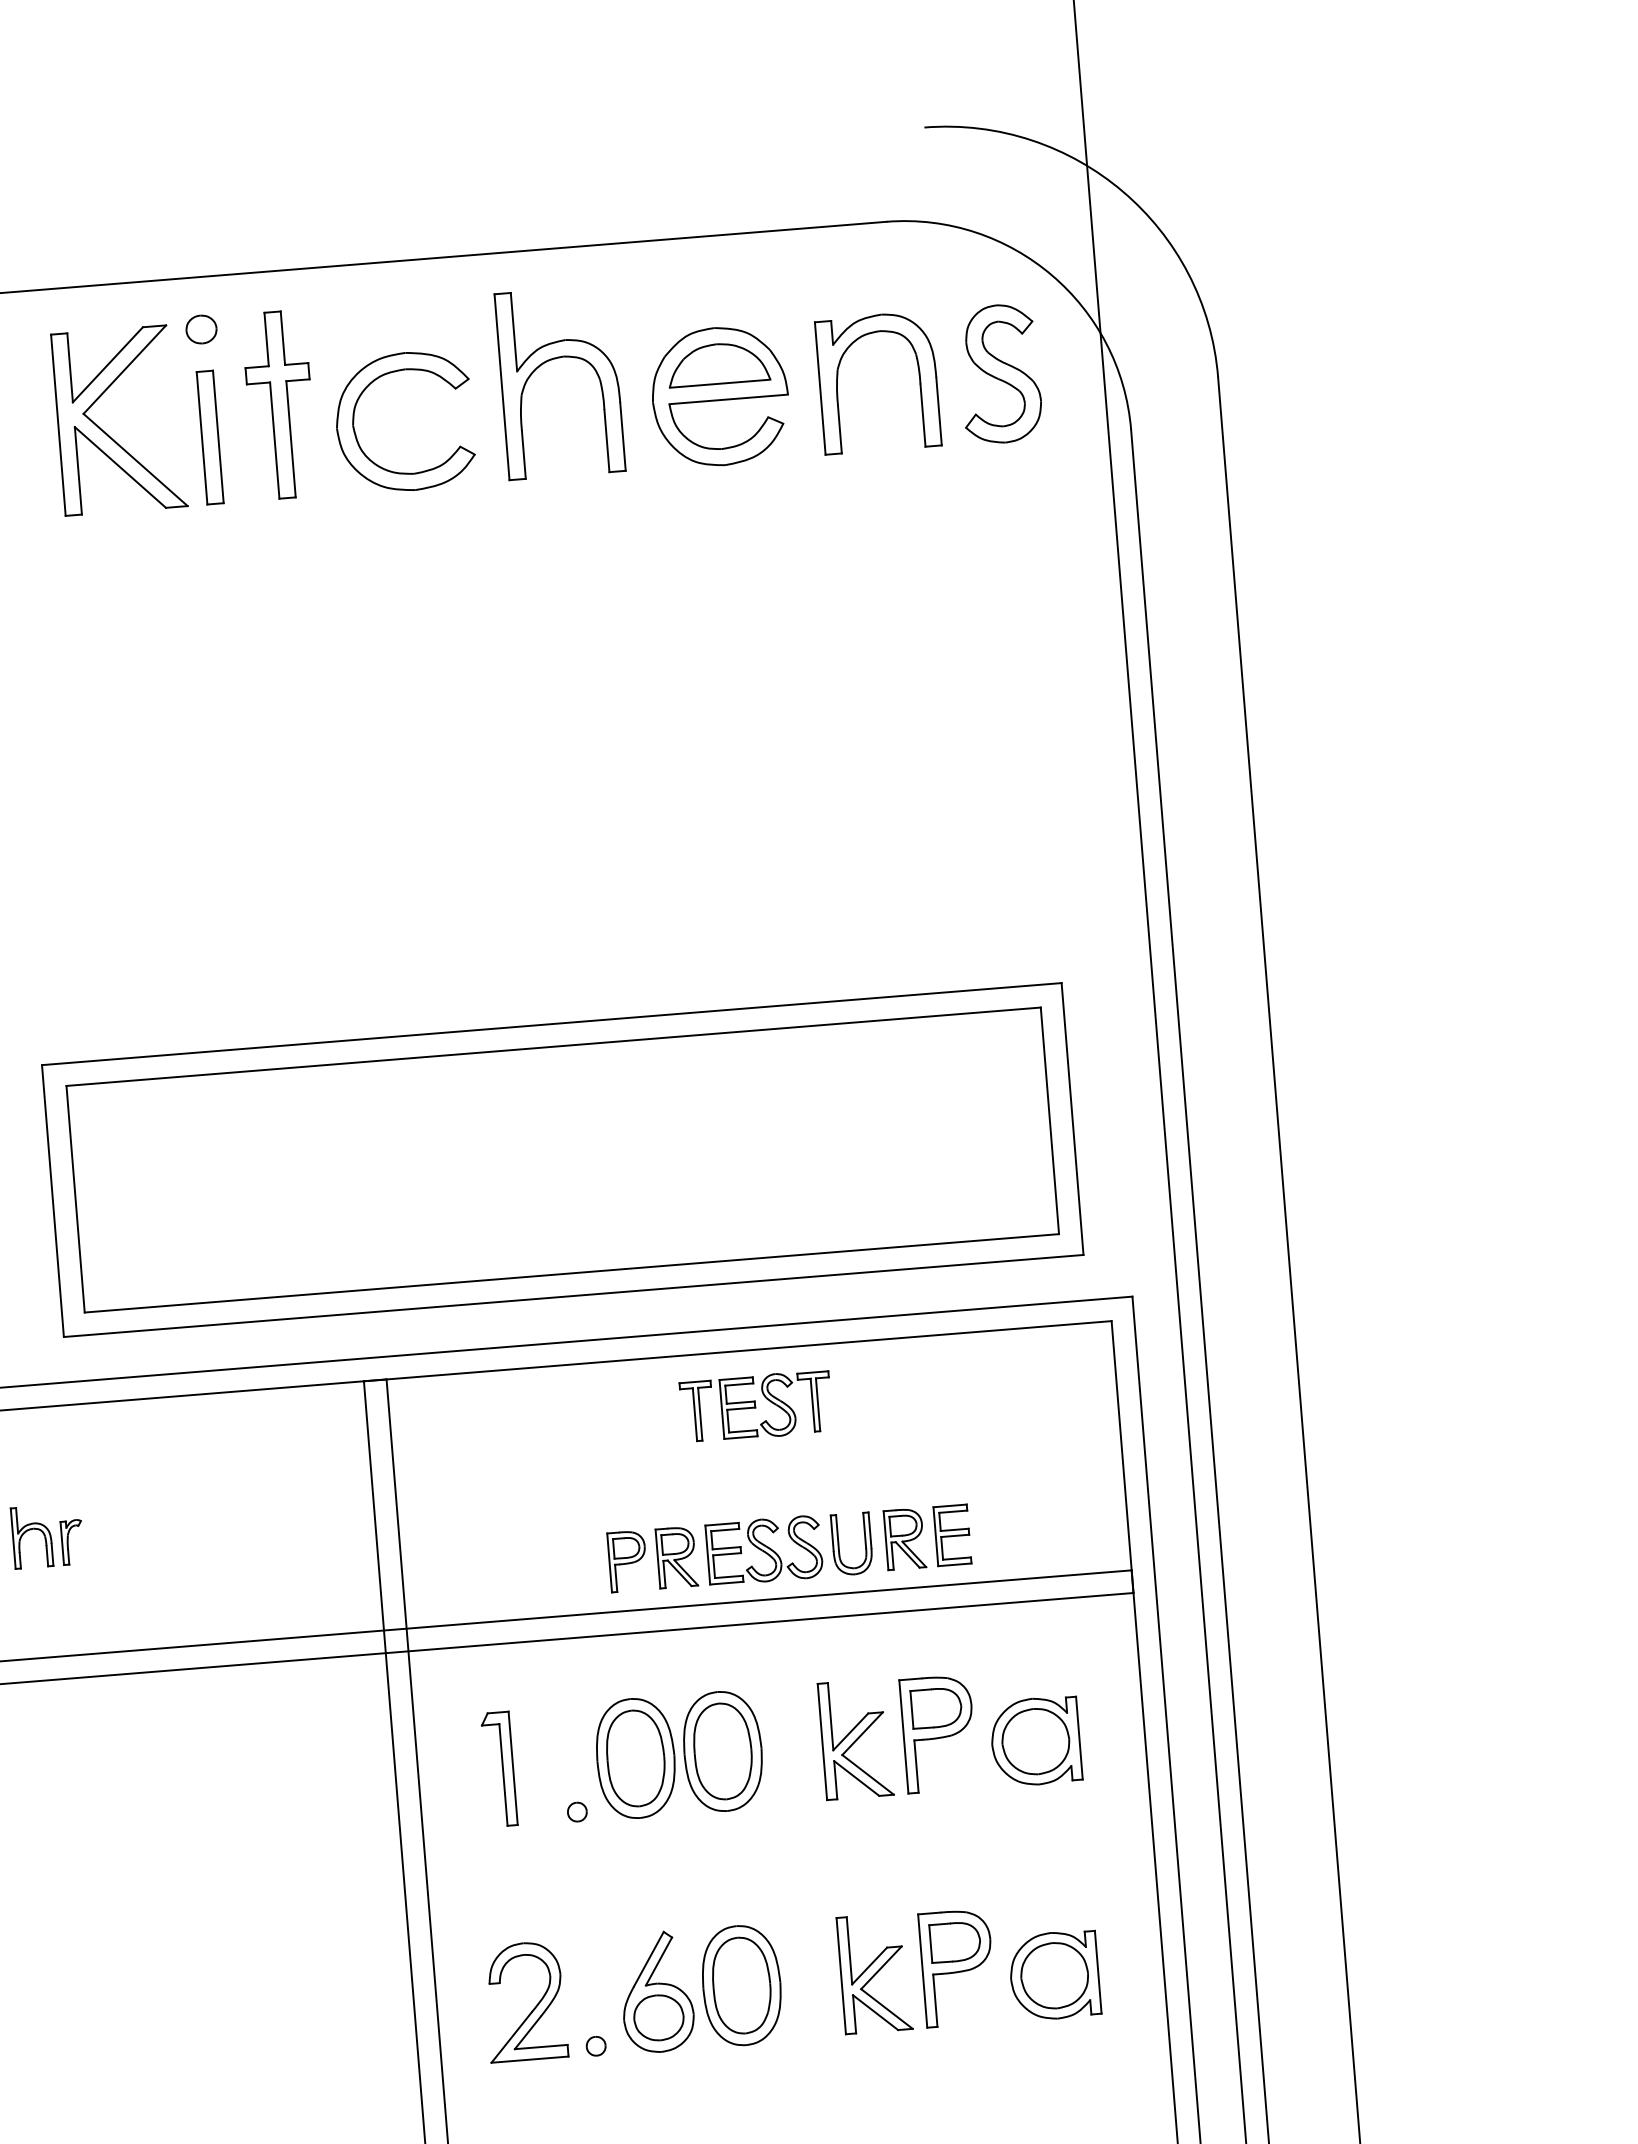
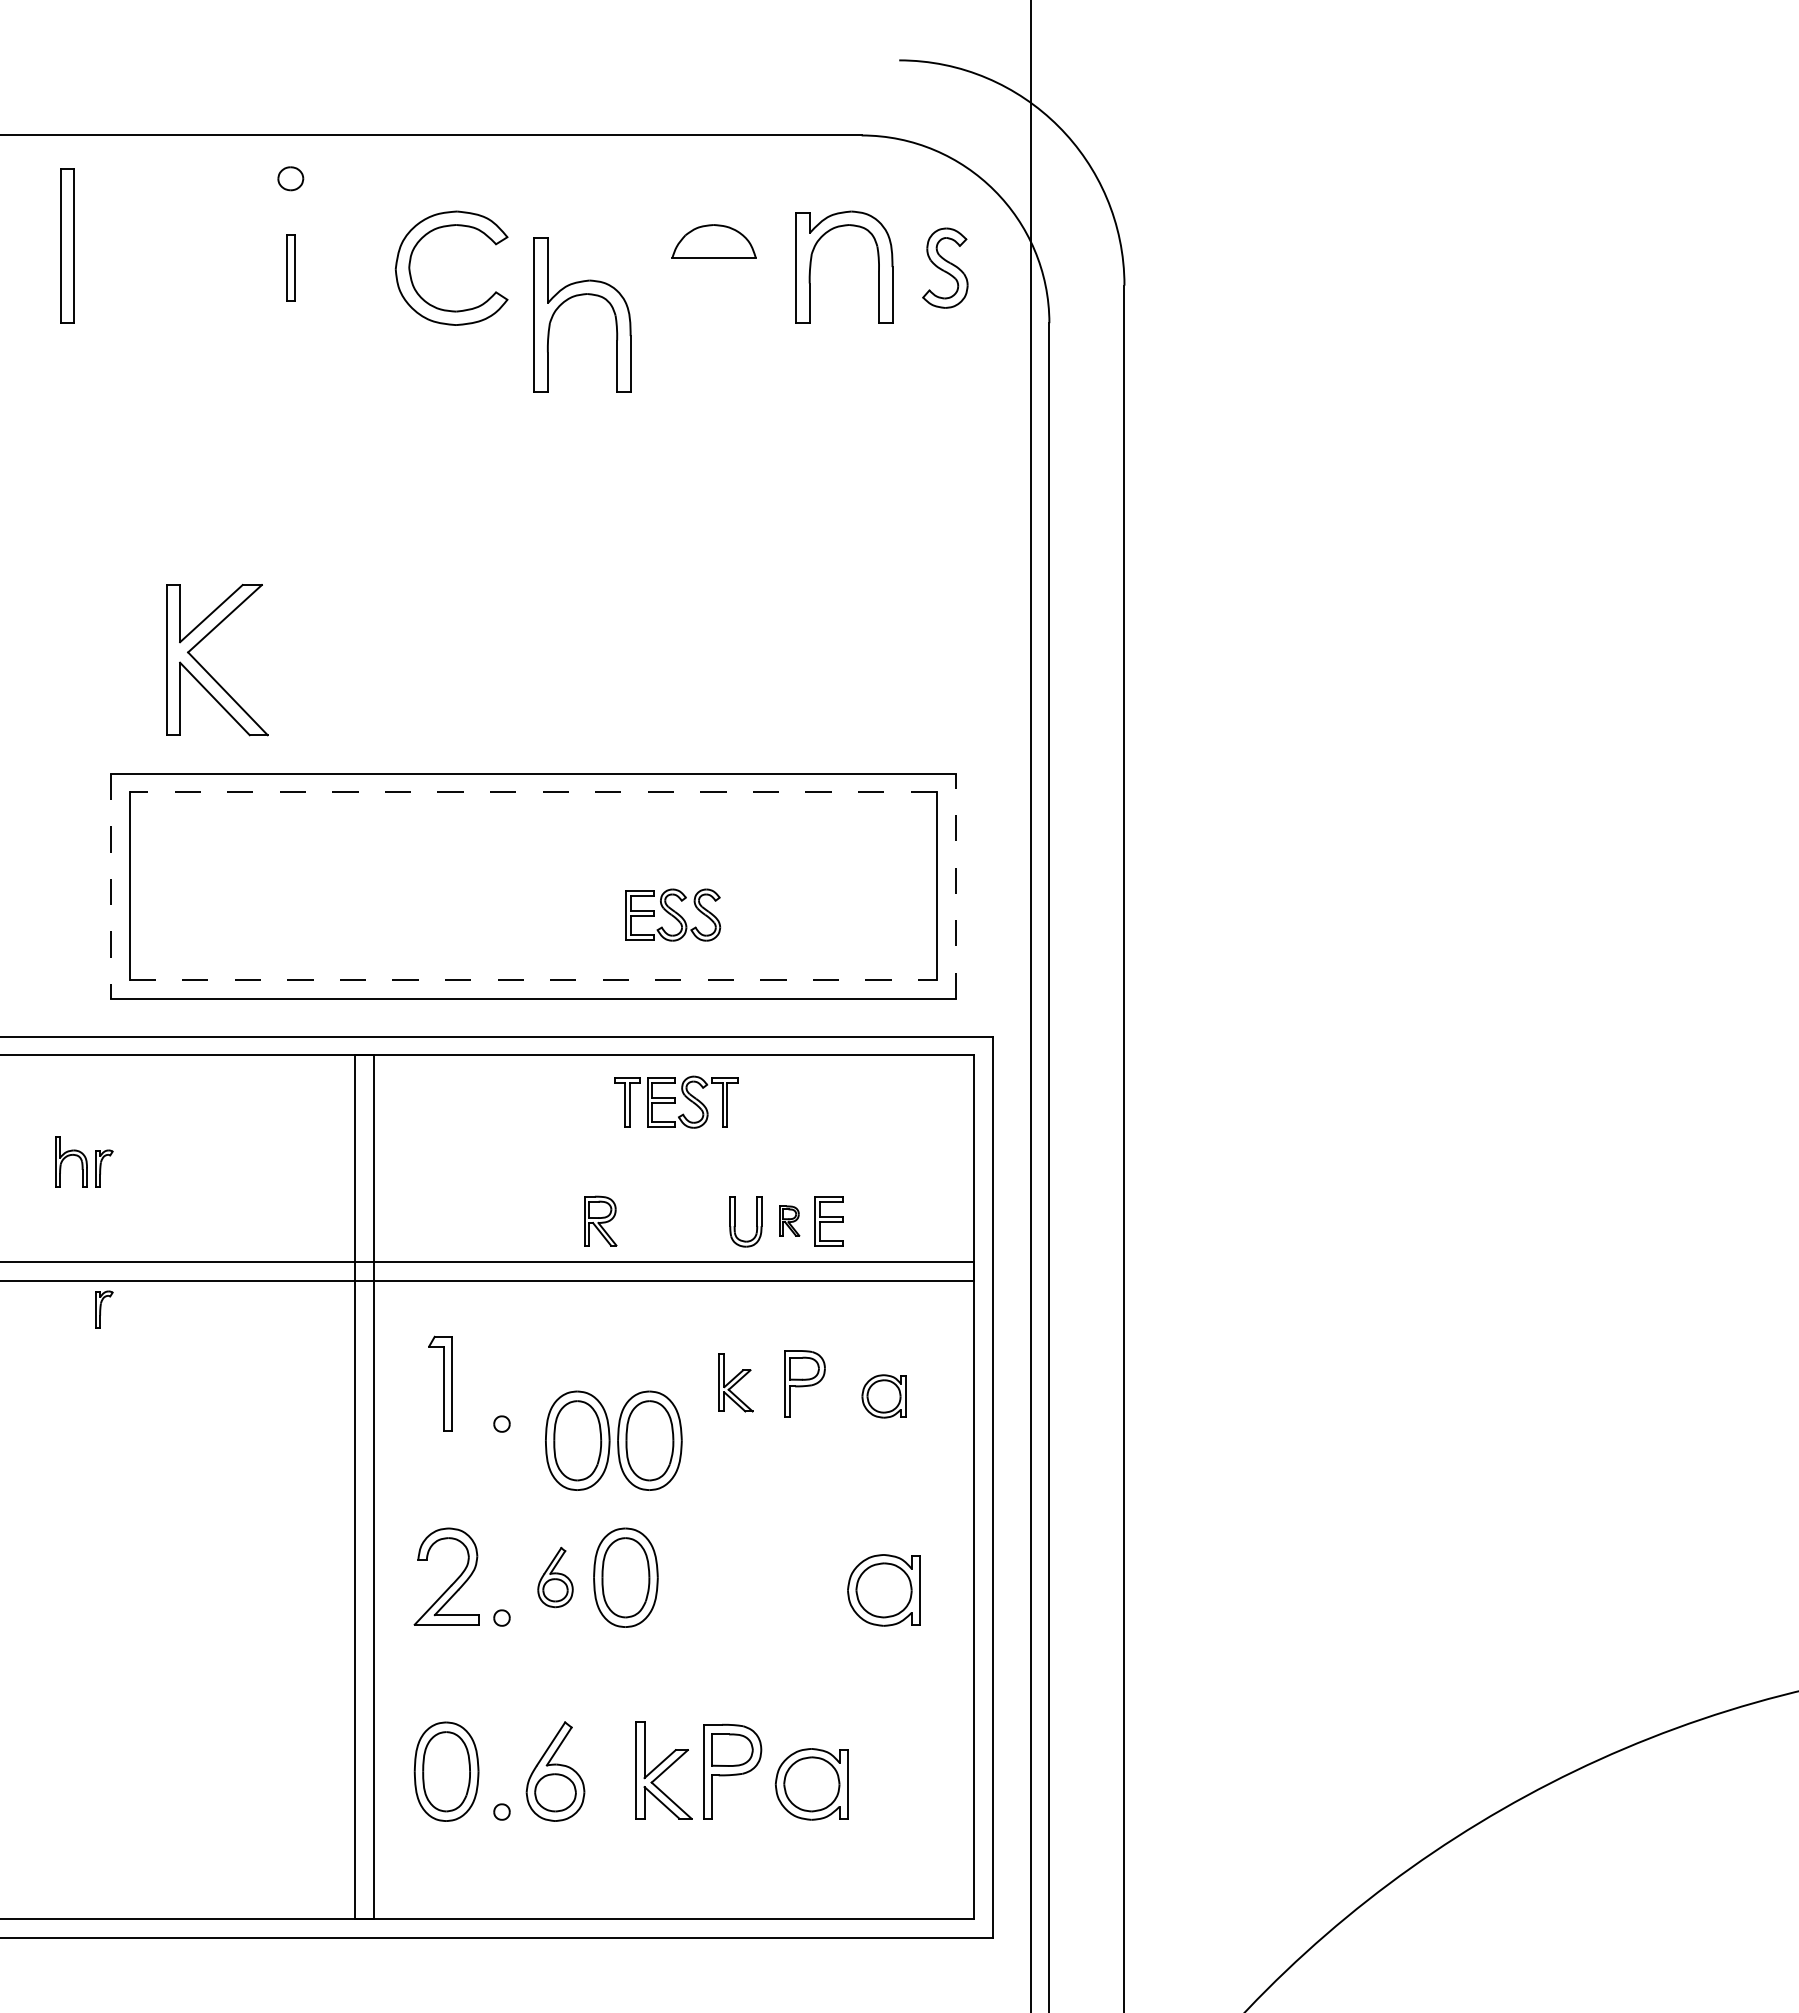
part: (553, 360) -> (578, 296), moved
part: (1000, 373) -> (945, 267), size x0.7
part: (720, 395) -> (713, 267), removed
part: (280, 404) -> (350, 245), removed
part: (107, 433) -> (206, 670), moved
part: (209, 436) -> (290, 267), size x0.6
line: (554, 1046) -> (533, 792), solid -> dashed
line: (1072, 1119) -> (955, 886), solid -> dashed
line: (52, 1201) -> (110, 886), solid -> dashed
line: (572, 1273) -> (533, 980), solid -> dashed
part: (904, 1538) -> (789, 1220), size x0.6
part: (764, 1549) -> (673, 914), moved
part: (626, 1560) -> (559, 1220), removed
part: (86, 1712) -> (104, 1309), added
part: (938, 1733) -> (804, 1383), size x0.7
part: (855, 1739) -> (735, 1382), size x0.6
part: (1035, 1741) -> (883, 1396), size x0.6
part: (679, 1754) -> (613, 1440), moved
part: (957, 1967) -> (804, 1577), removed
part: (873, 1973) -> (735, 1576), removed
part: (656, 1992) -> (555, 1577), size x0.6

